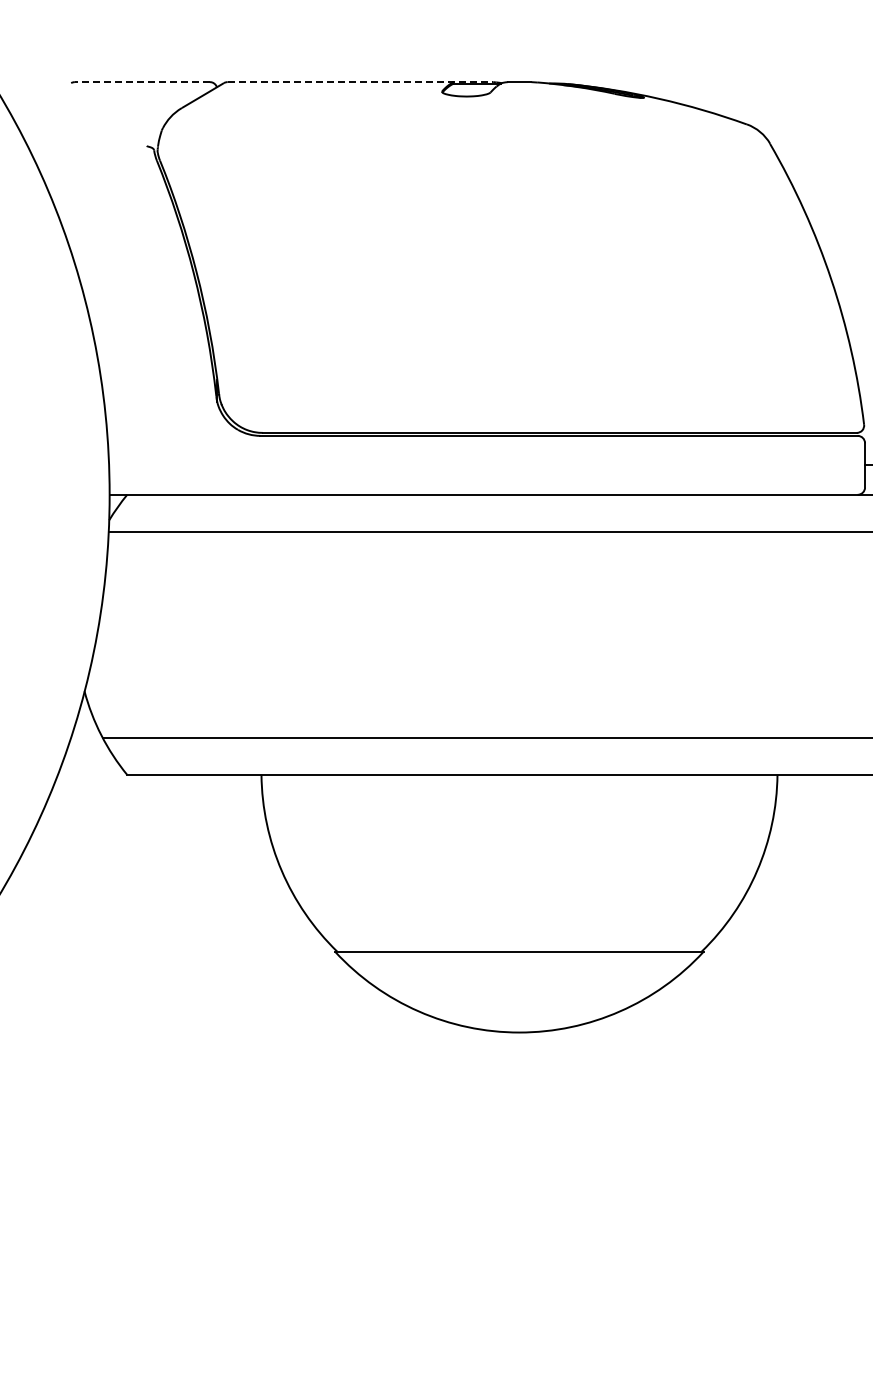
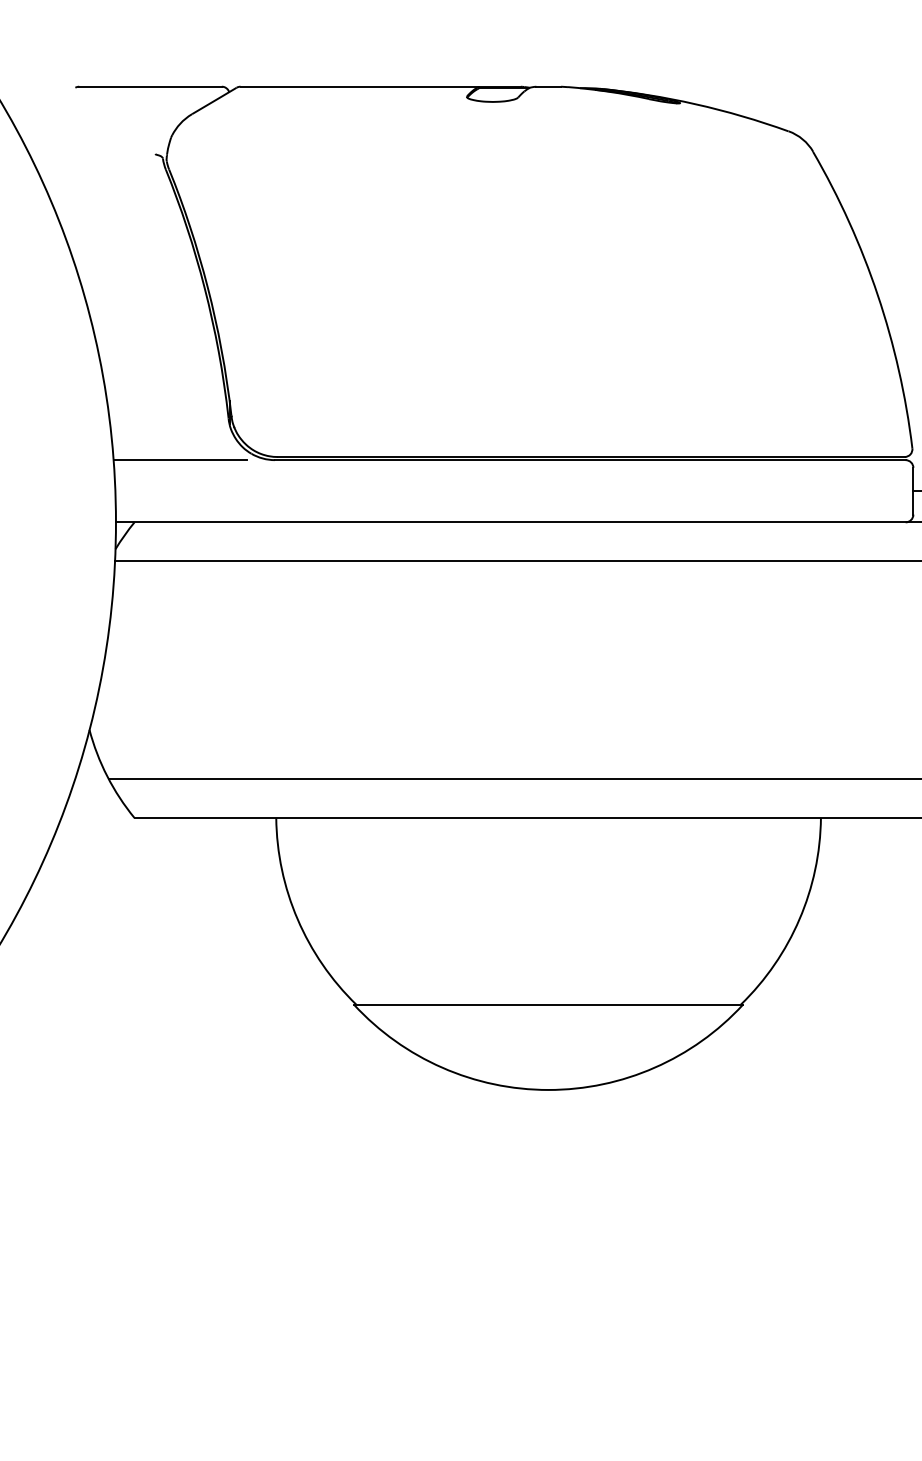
line: (142, 82) -> (150, 87), dashed -> solid
line: (360, 82) -> (380, 87), dashed -> solid
line: (170, 435) -> (180, 459), added

